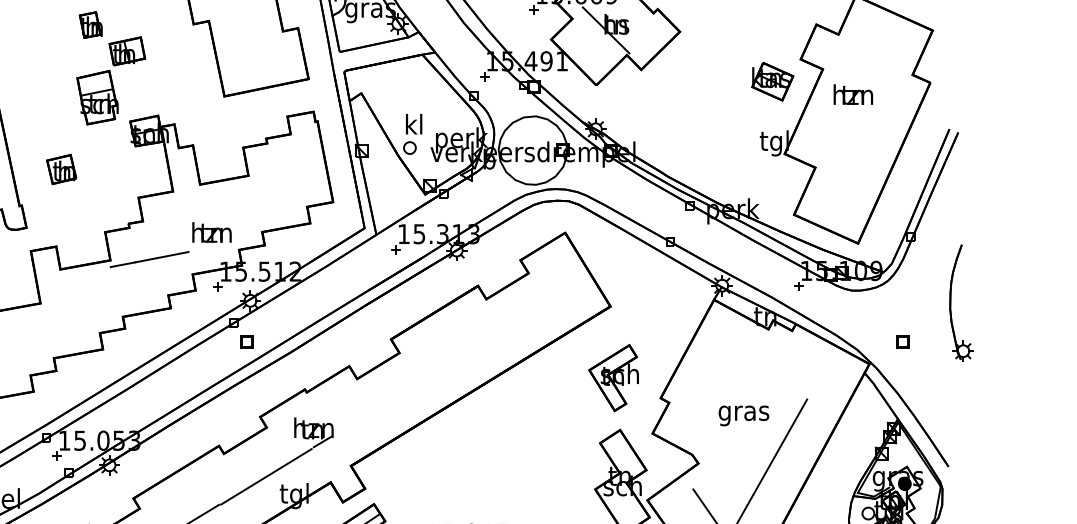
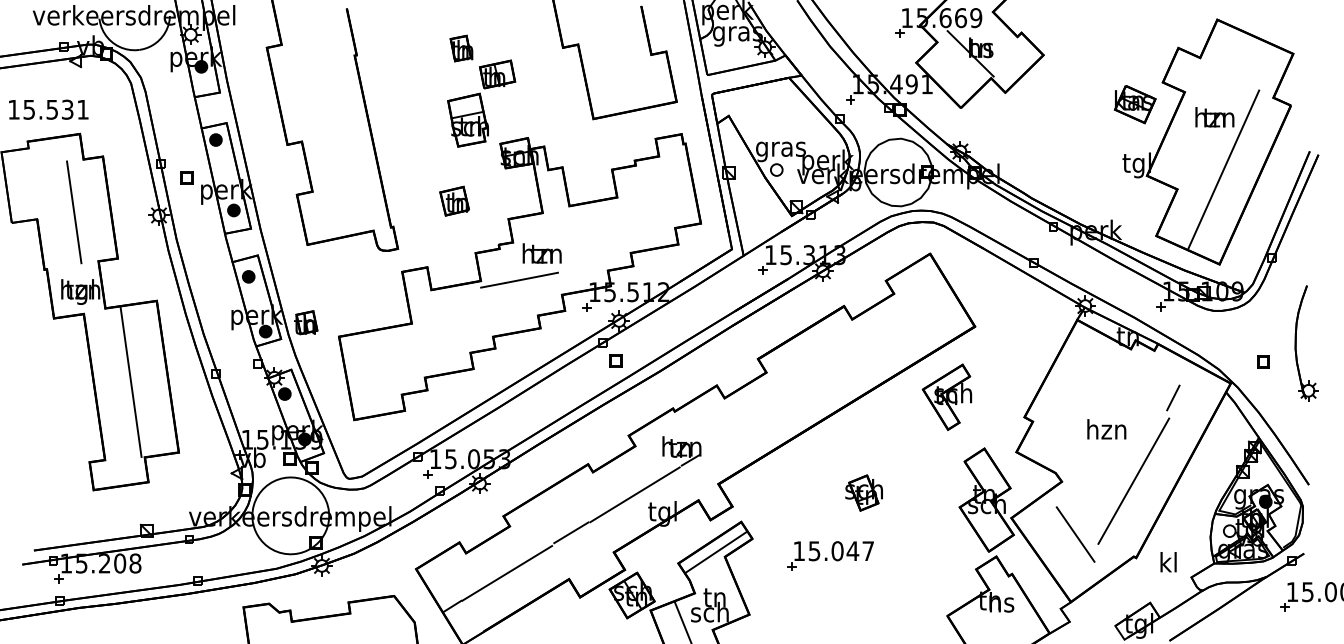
text: (413, 127) -> (780, 149), kl -> gras
line: (862, 147) -> (1223, 169), added
part: (61, 168) -> (454, 200), moved
text: (211, 232) -> (541, 253), moved
part: (951, 303) -> (1296, 343), moved
part: (613, 377) -> (946, 396), moved
line: (811, 378) -> (1173, 397), added
text: (743, 412) -> (1106, 431), gras -> hzn
part: (497, 474) -> (863, 492), added

